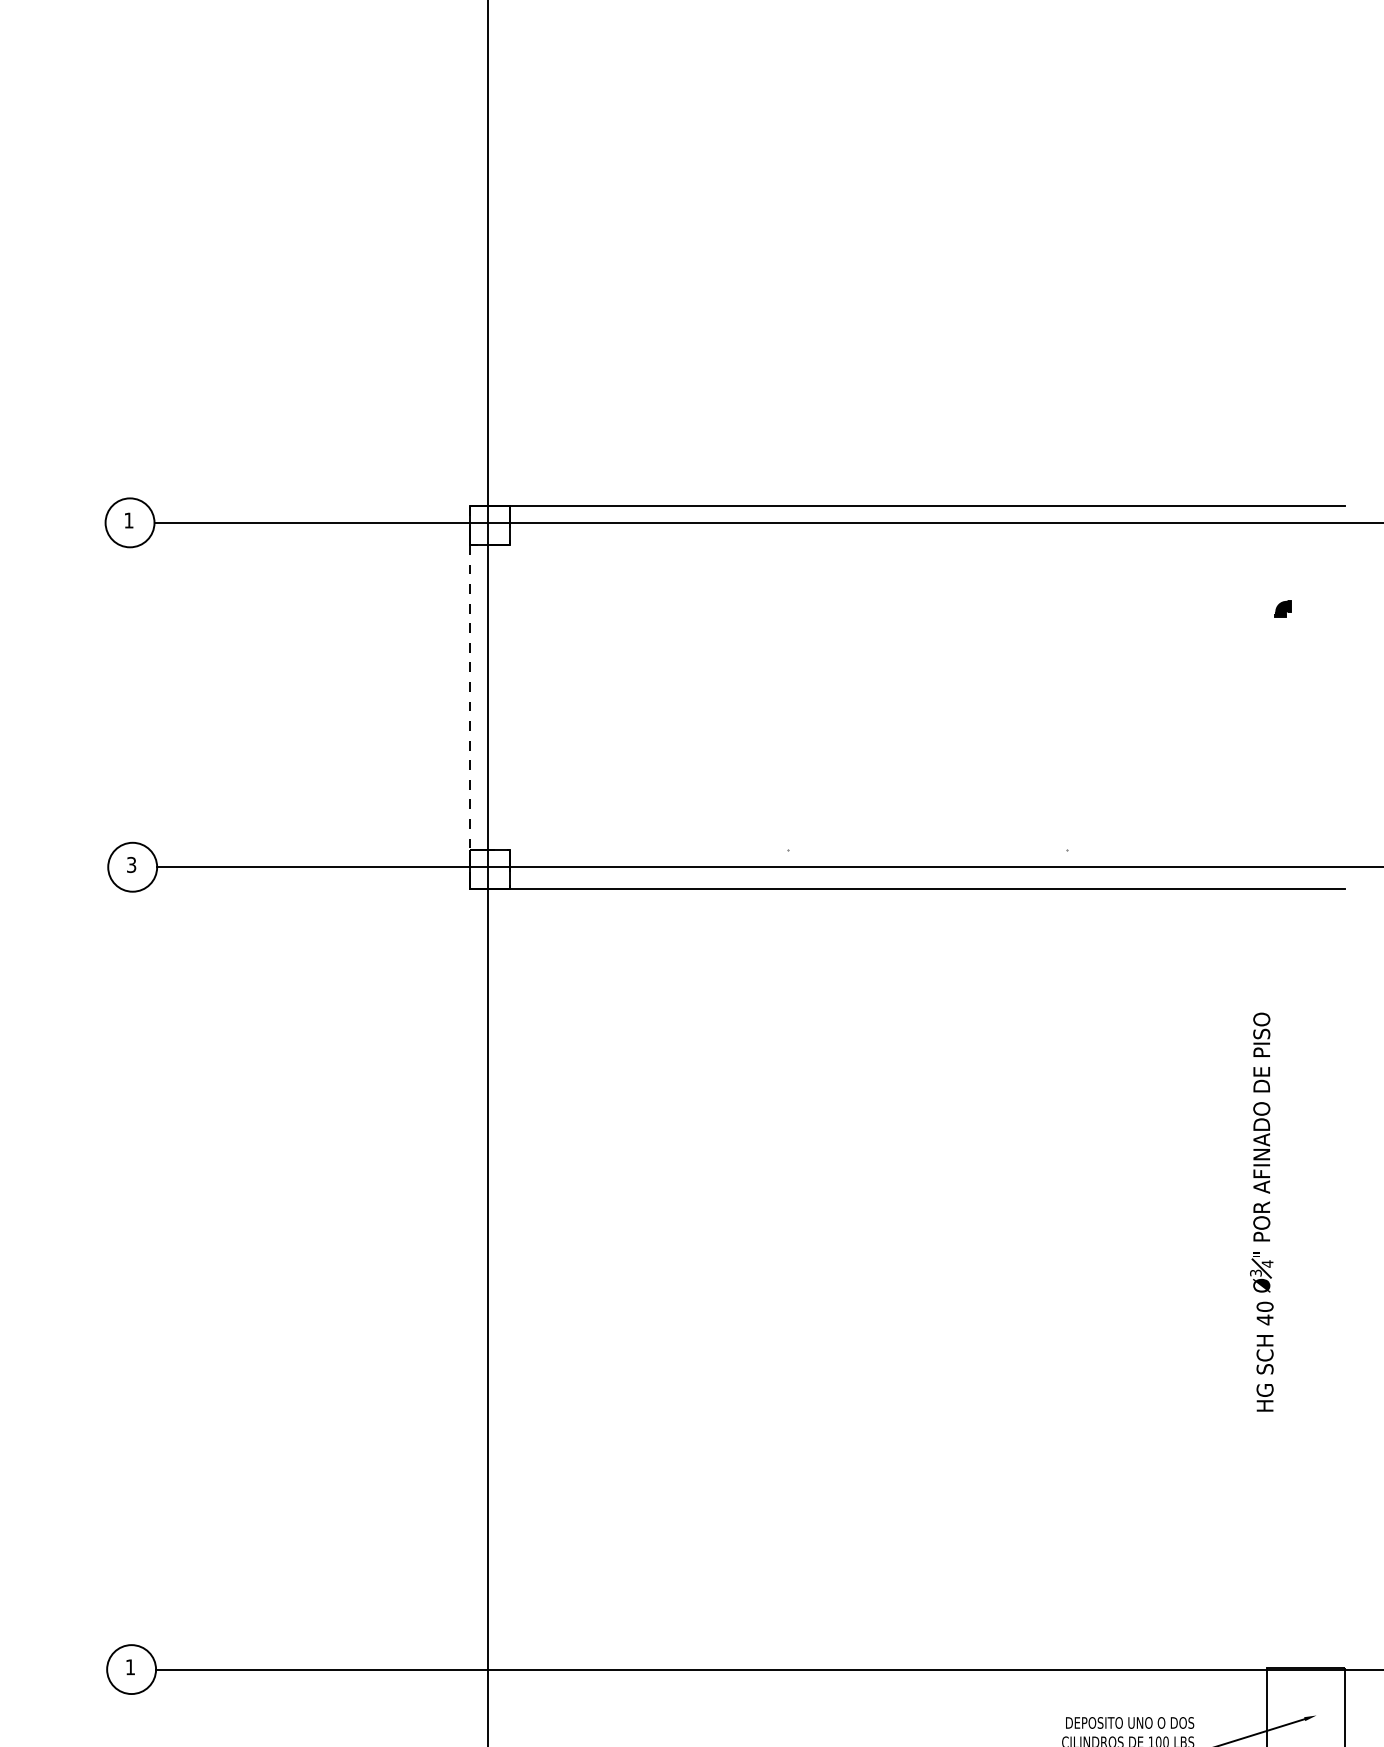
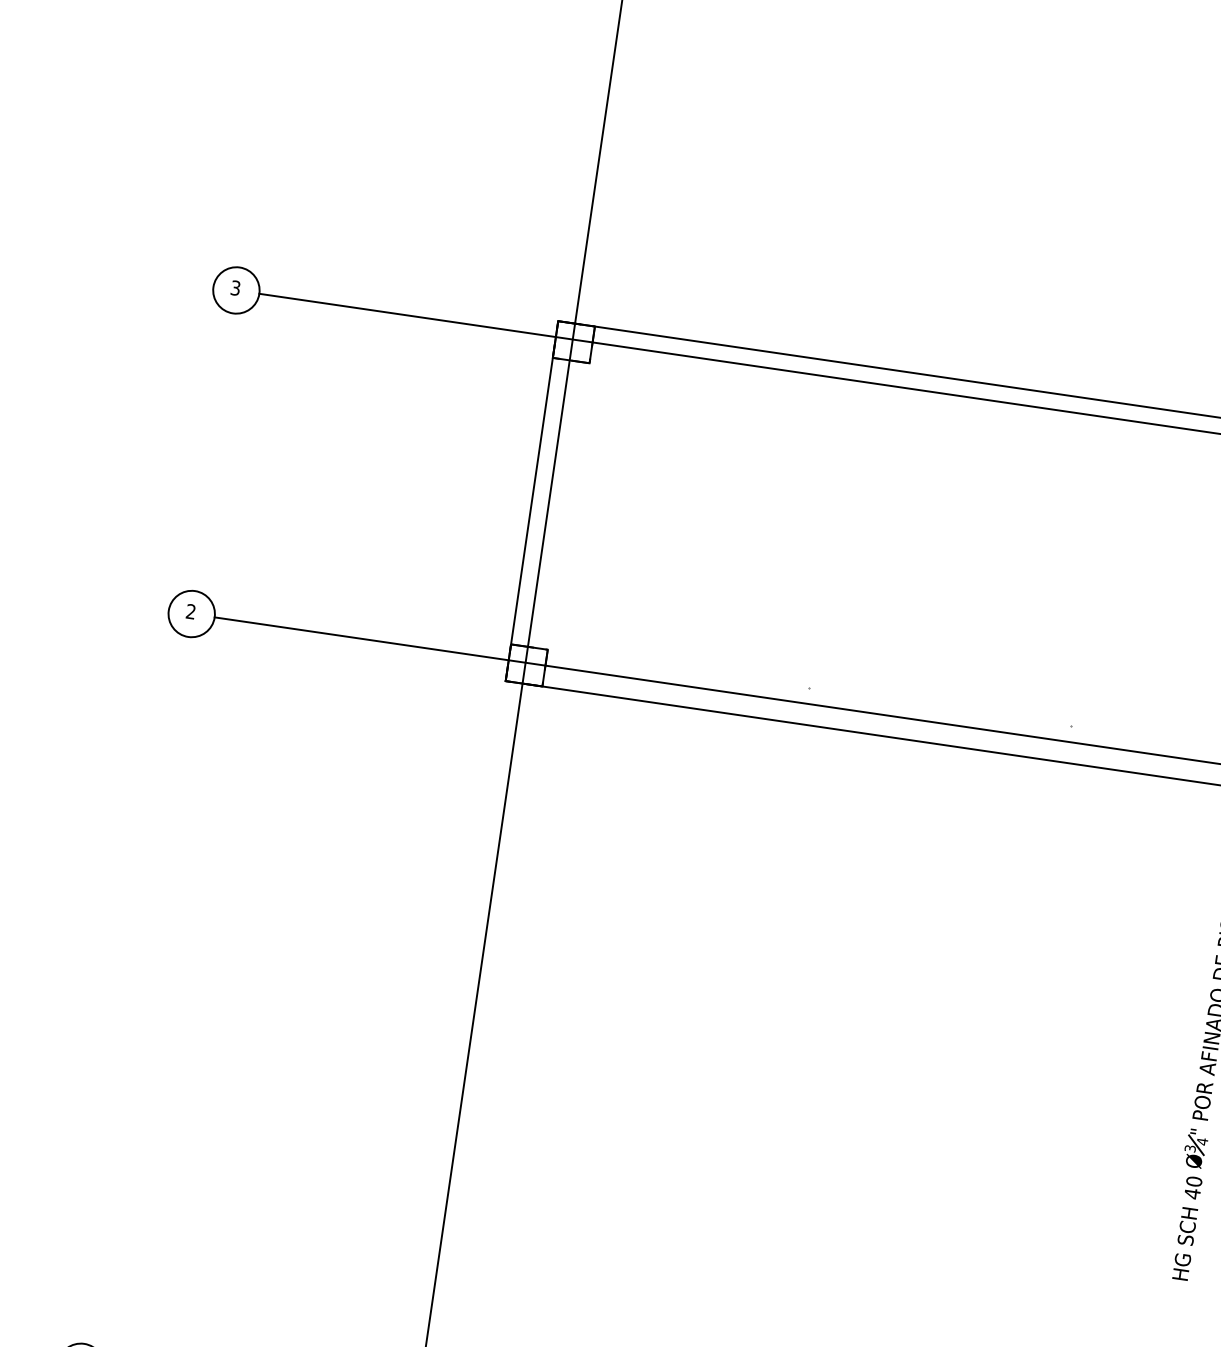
text: (128, 520) -> (235, 288), 1 -> 3
line: (470, 697) -> (532, 500), dashed -> solid
text: (131, 865) -> (190, 612), 3 -> 2

